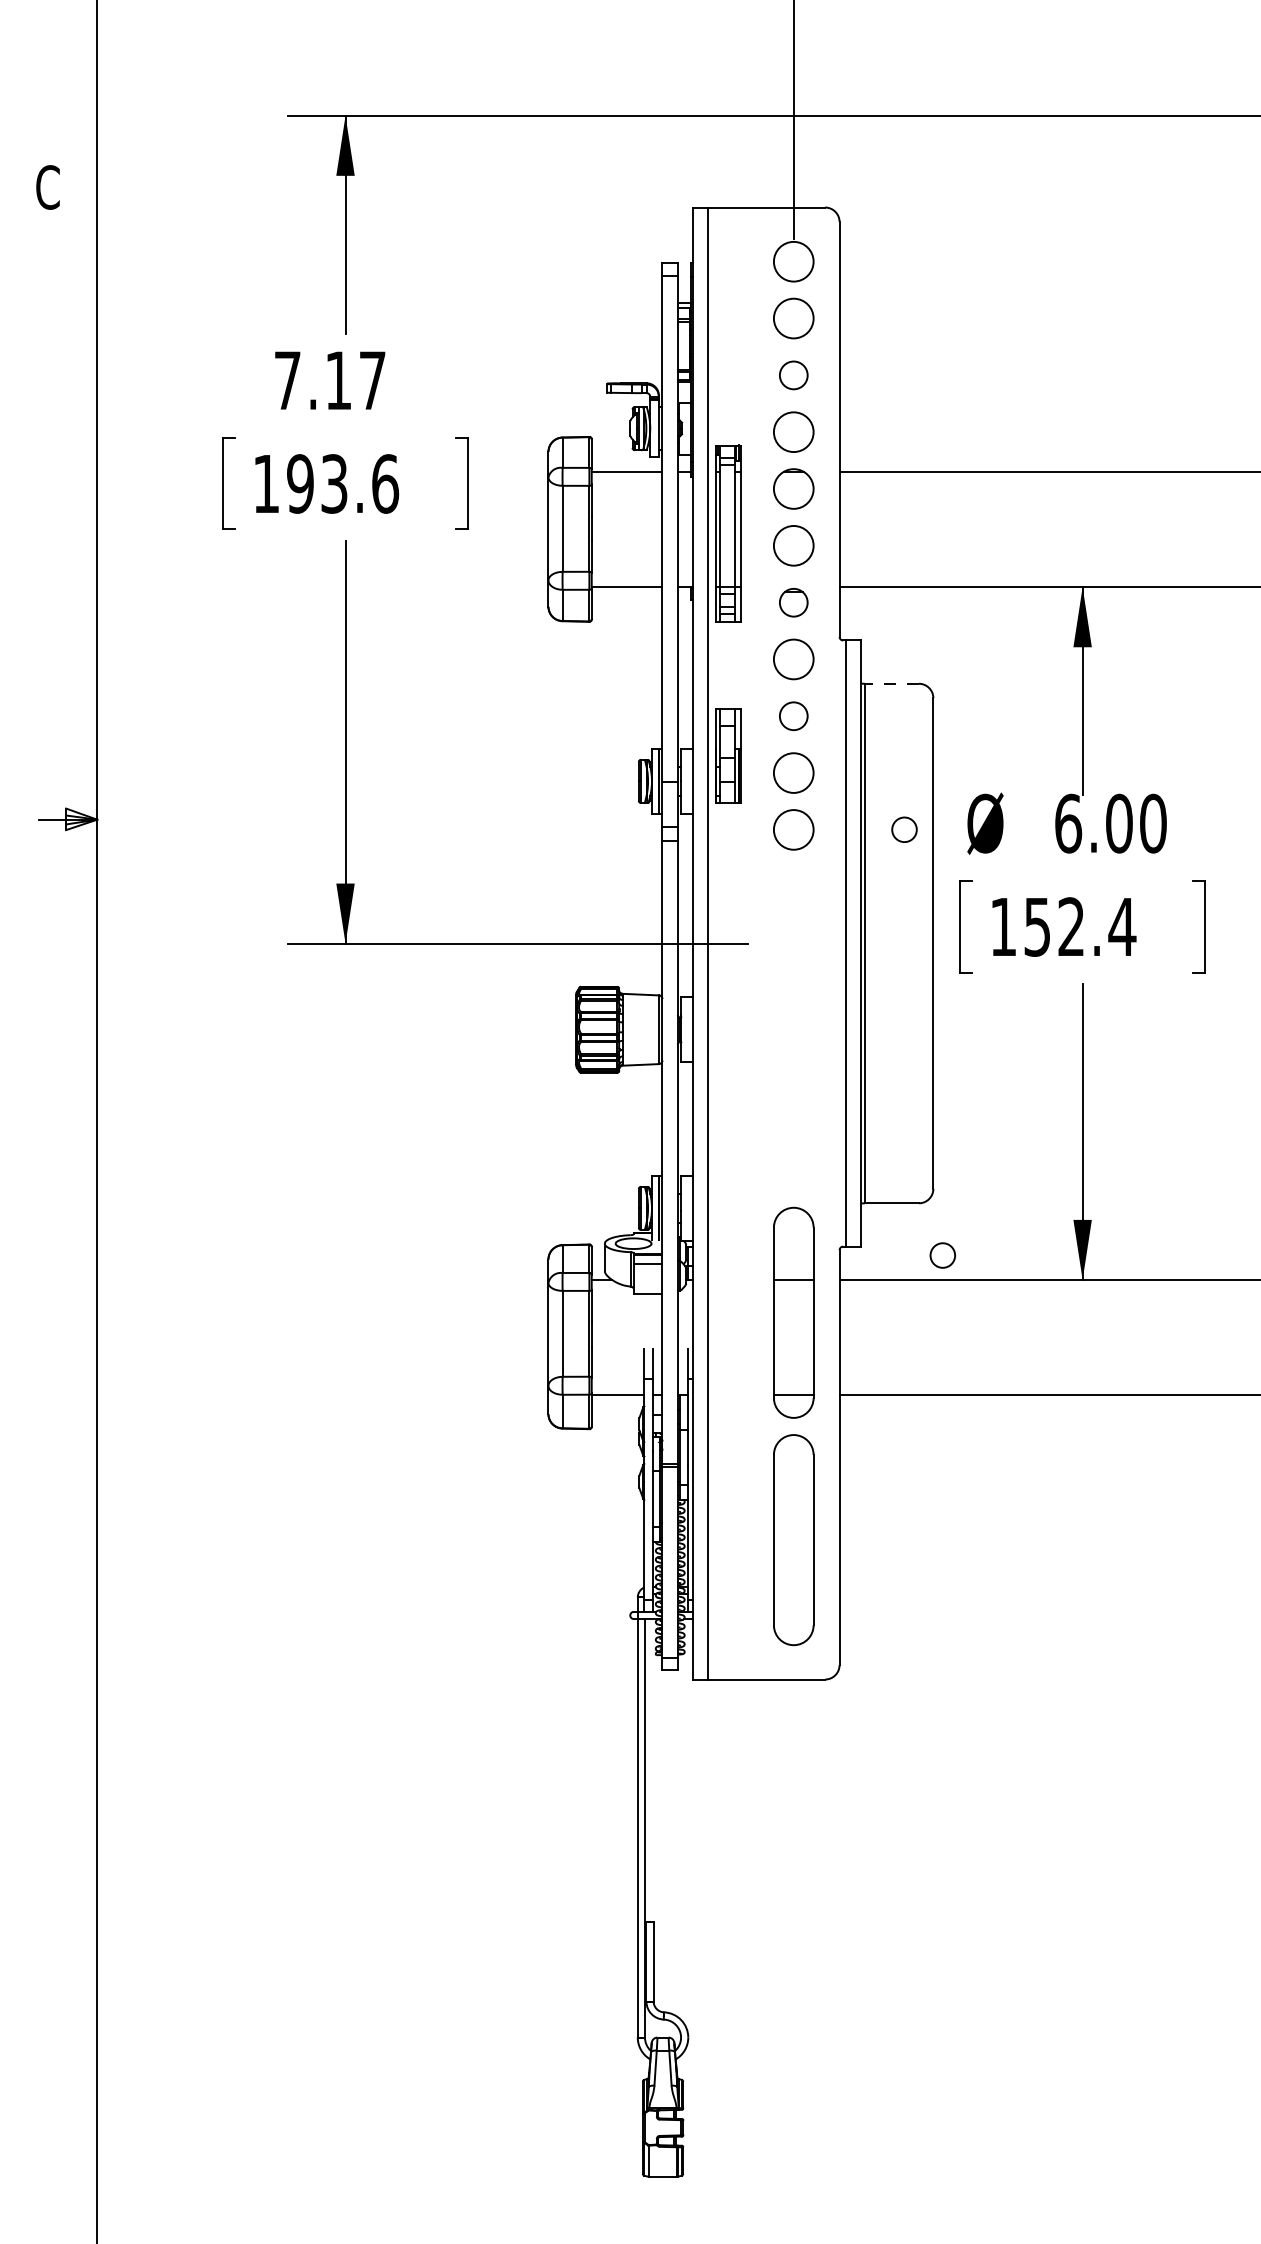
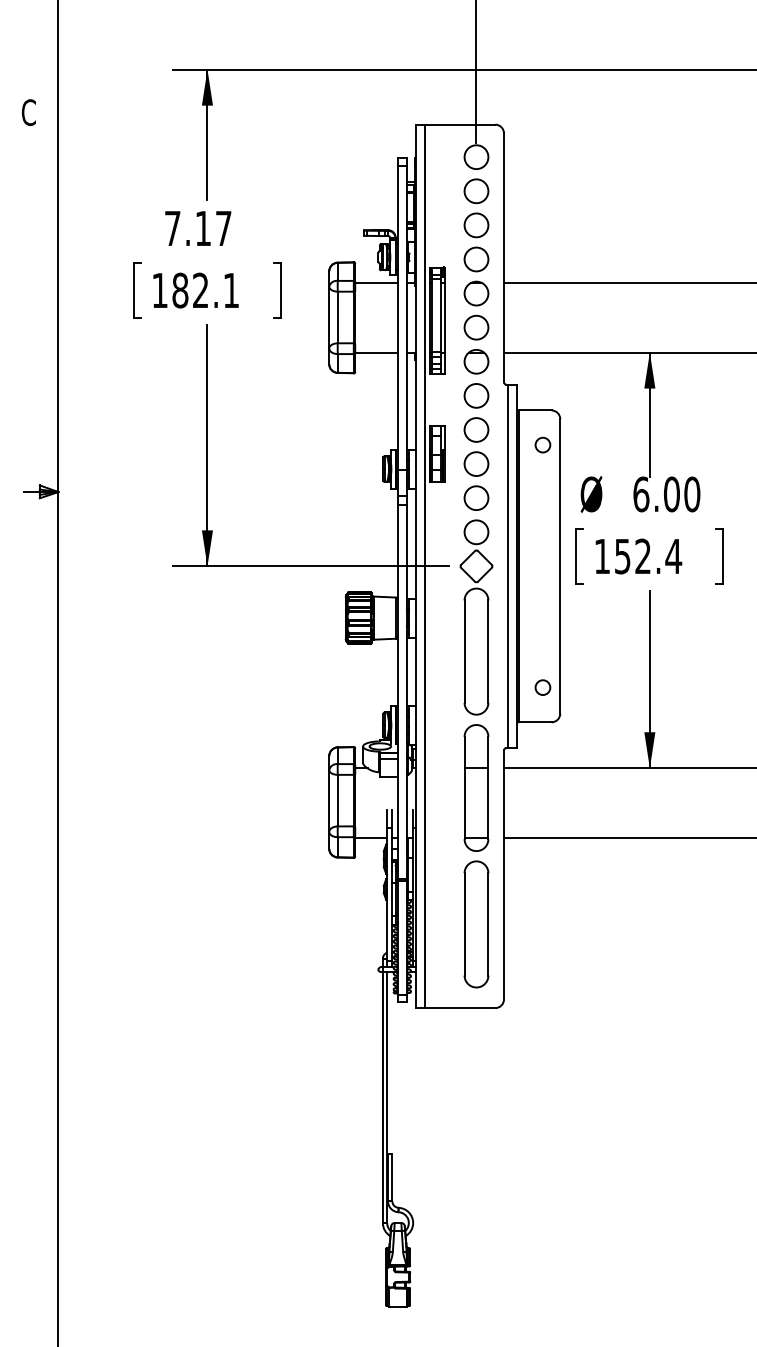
circle: (793, 375) -> (476, 225), size x1.43
text: (342, 483) -> (205, 290), 193.6 -> 182.1
part: (793, 602) -> (476, 361), size x1.43
line: (890, 683) -> (534, 410), dashed -> solid
circle: (793, 715) -> (476, 429), size x1.43
circle: (903, 828) -> (542, 444), moved
part: (793, 1028) -> (476, 617), added
circle: (942, 1255) -> (542, 687), moved

